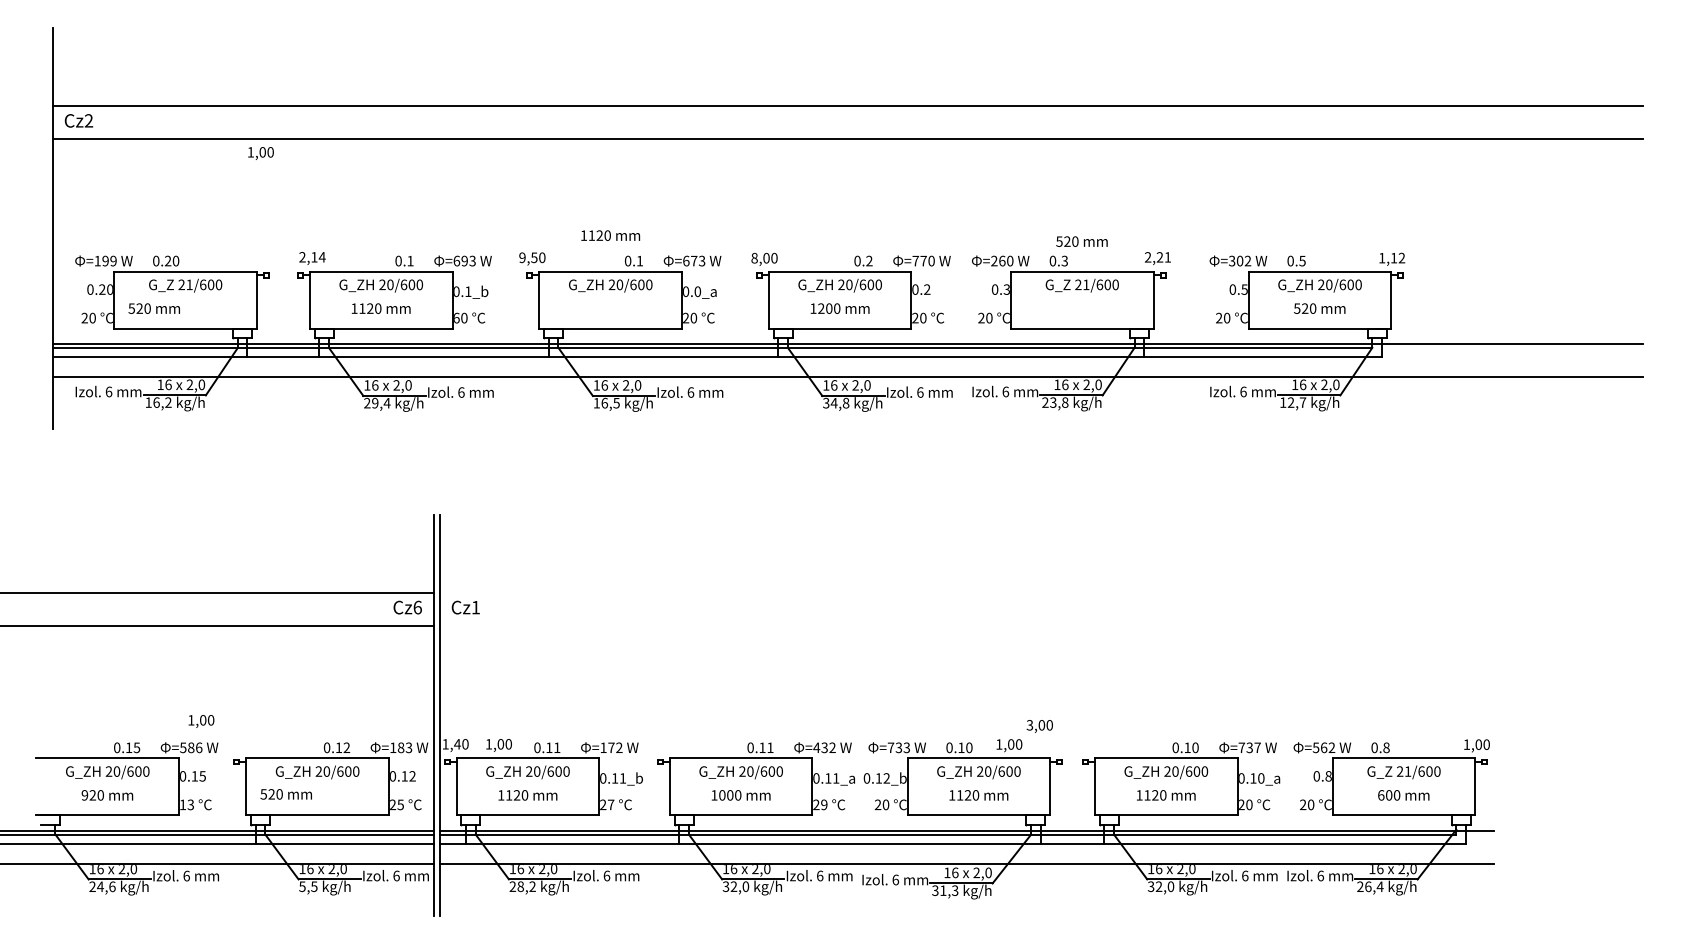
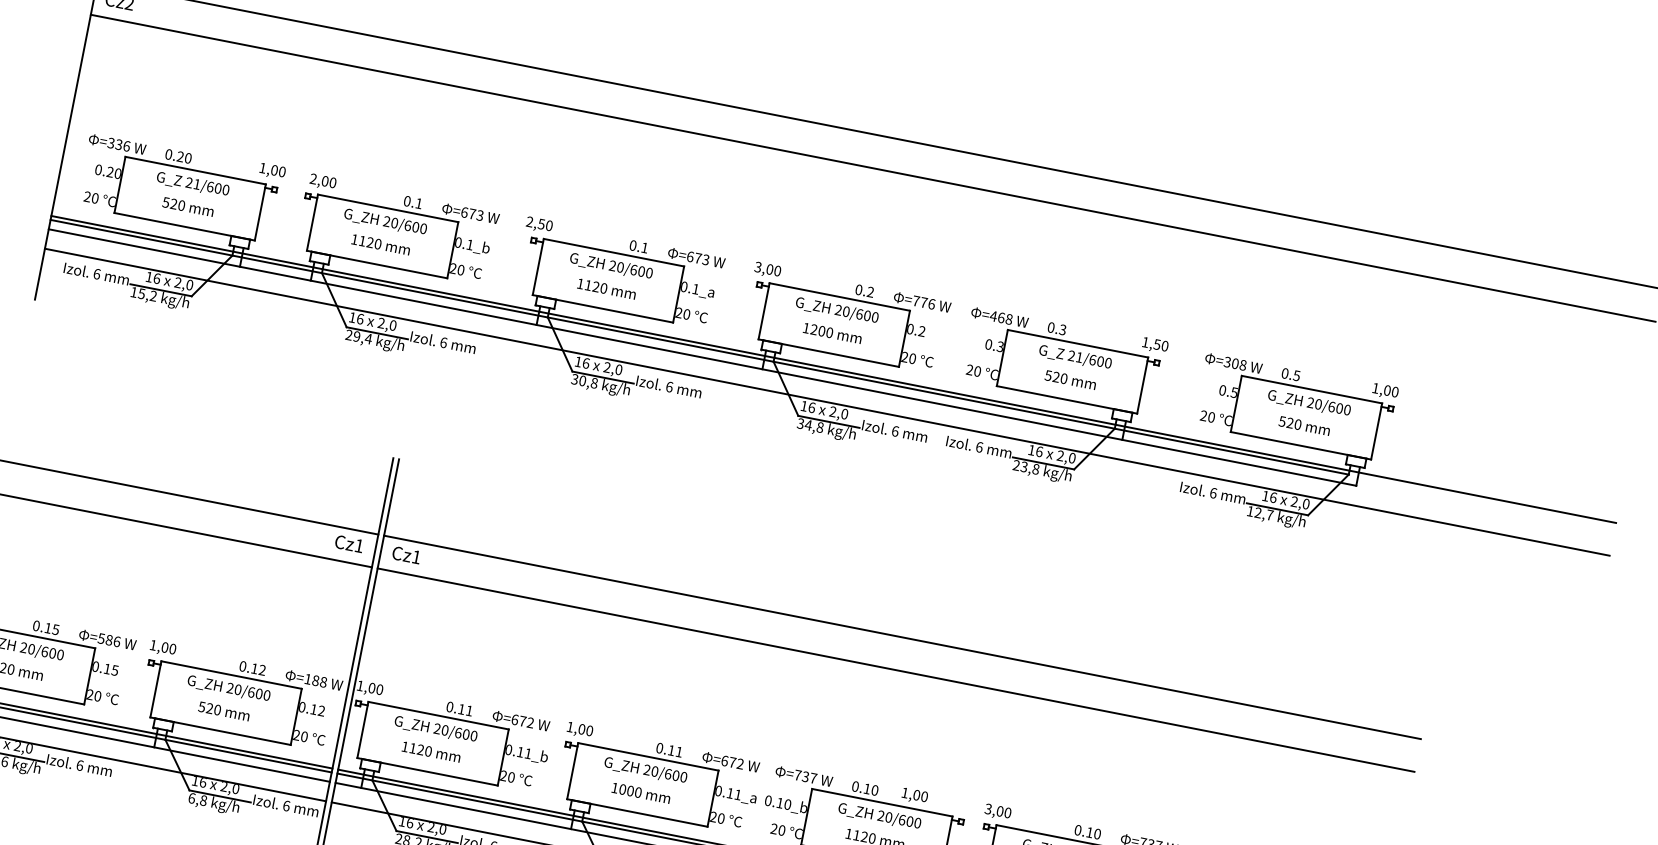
text: (260, 153) -> (272, 171), moved
text: (610, 235) -> (606, 288), moved
text: (1081, 241) -> (1070, 379), moved
text: (318, 257) -> (329, 182), 2,14 -> 2,00
text: (1157, 257) -> (1154, 344), 2,21 -> 1,50
text: (1397, 257) -> (1390, 390), 1,12 -> 1,00
text: (522, 258) -> (529, 222), 9,50 -> 2,50
text: (754, 258) -> (758, 267), 8,00 -> 3,00
text: (105, 260) -> (119, 144), =199 -> =336
text: (464, 260) -> (472, 213), =693 -> =673
text: (931, 260) -> (931, 303), =770 -> =776
text: (1001, 260) -> (1000, 317), =260 -> =468
text: (1247, 261) -> (1242, 365), =302 -> =308
text: (697, 291) -> (695, 288), 0.0_a -> 0.1_a
text: (153, 308) -> (187, 206), moved
text: (456, 317) -> (453, 267), 60 -> 20
text: (156, 402) -> (141, 293), 16,2 -> 15,2
text: (606, 402) -> (584, 380), 16,5 -> 30,8
line: (966, 592) -> (902, 637), added
text: (417, 607) -> (359, 545), Cz6 -> Cz1
line: (966, 626) -> (895, 670), added
text: (201, 721) -> (163, 648), moved
text: (1039, 726) -> (997, 812), moved
text: (457, 744) -> (371, 688), 1,40 -> 1,00
text: (498, 745) -> (579, 730), moved
text: (408, 747) -> (323, 681), =183 -> =188
text: (603, 747) -> (515, 719), =172 -> =672
text: (820, 747) -> (728, 761), =432 -> =672
text: (906, 747) -> (813, 778), =733 -> =737
text: (886, 778) -> (787, 804), 0.12_b -> 0.10_b
text: (285, 794) -> (223, 711), moved
text: (187, 804) -> (94, 695), 13 -> 20
text: (400, 804) -> (304, 736), 25 -> 20
text: (611, 804) -> (511, 777), 27 -> 20
text: (824, 804) -> (721, 818), 29 -> 20
text: (308, 886) -> (197, 799), 5,5 -> 6,8

